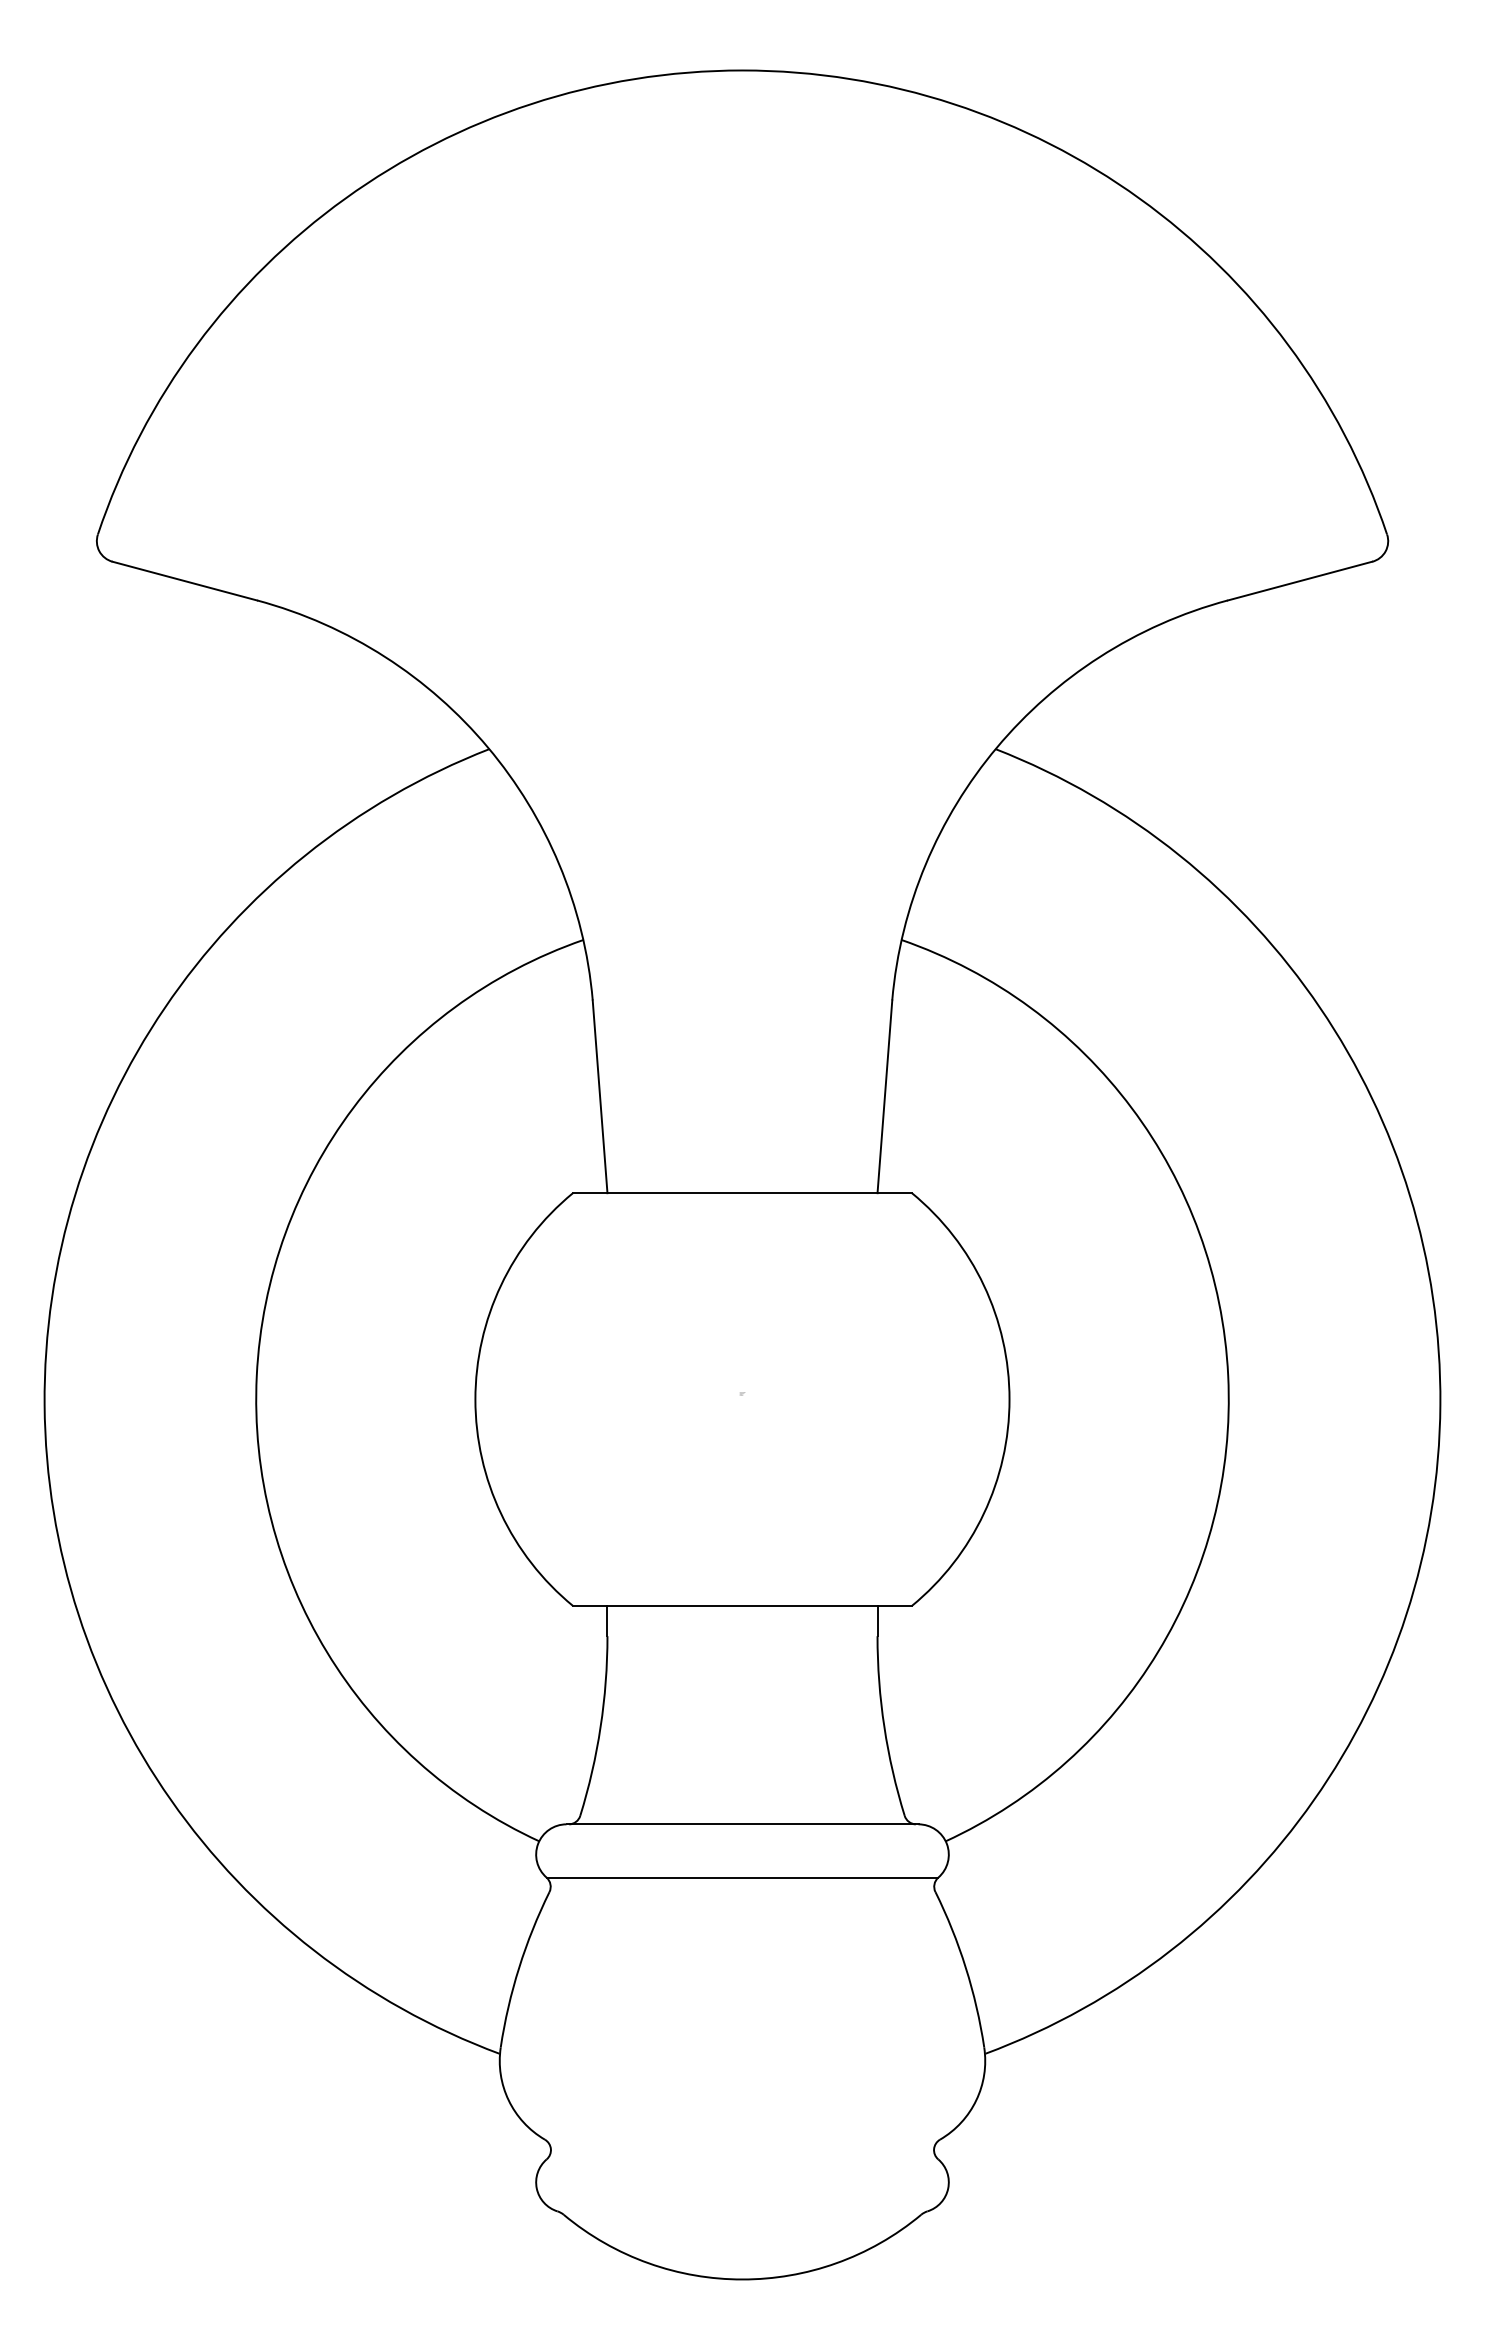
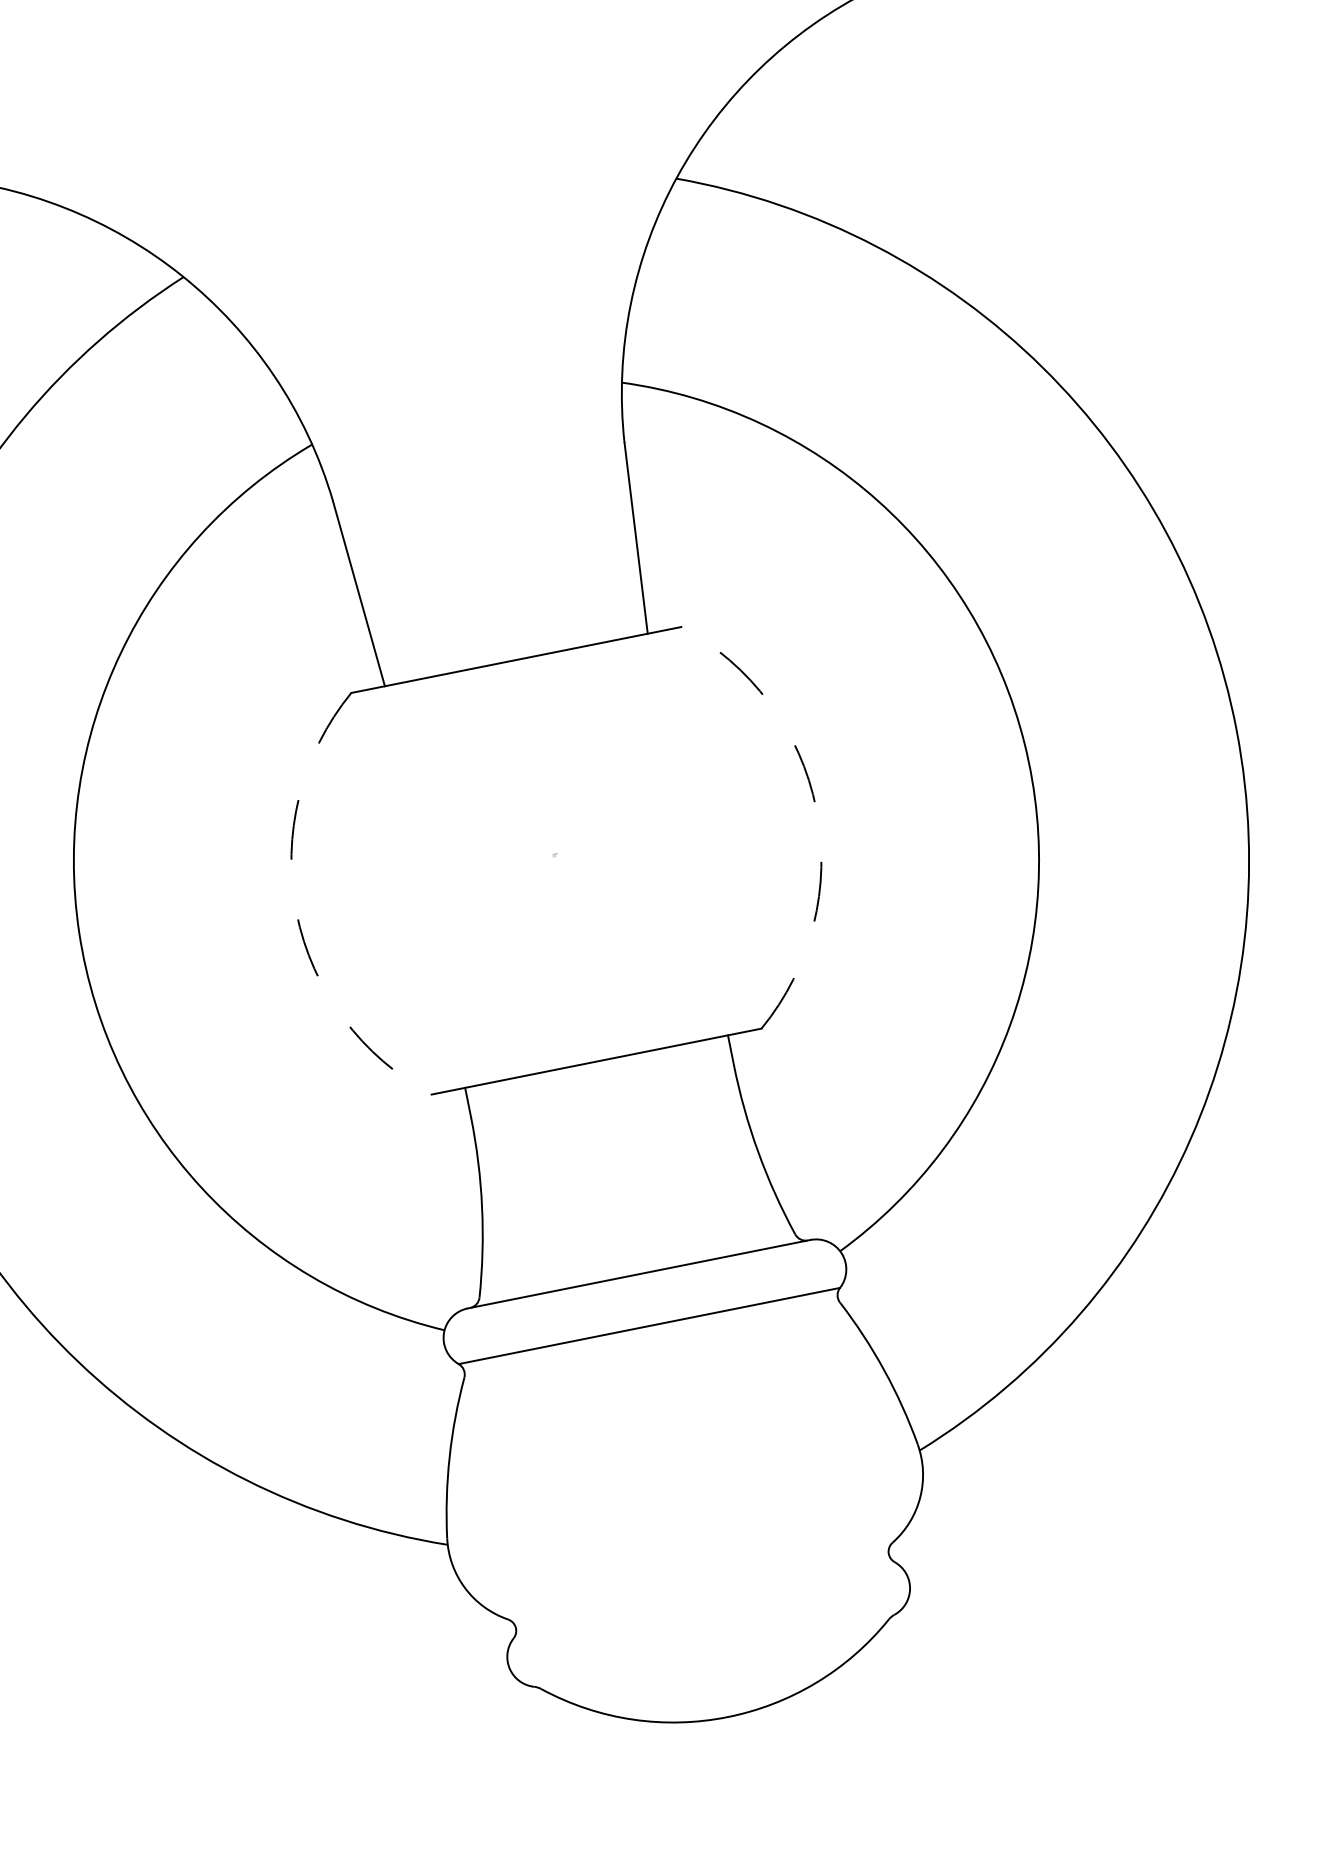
arc: (475, 1399) -> (296, 912), solid -> dashed
arc: (1009, 1399) -> (816, 808), solid -> dashed

